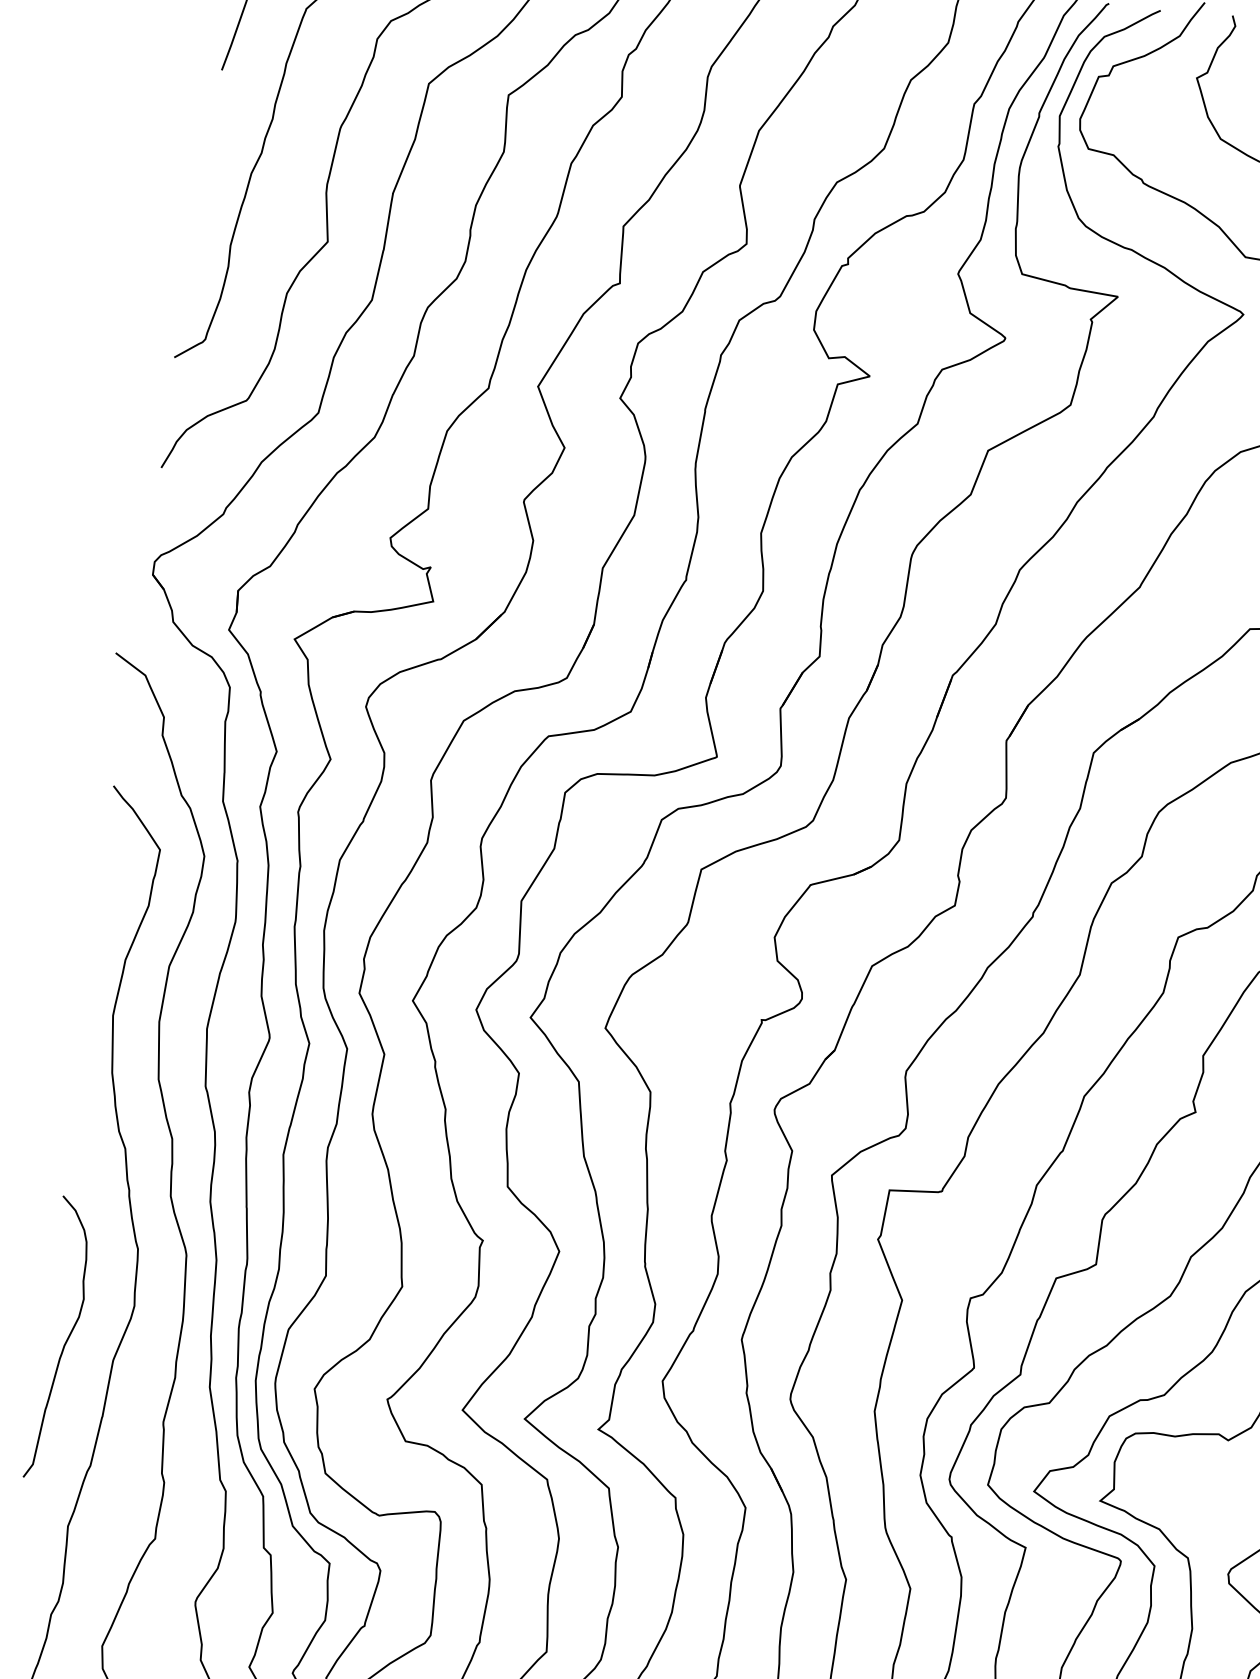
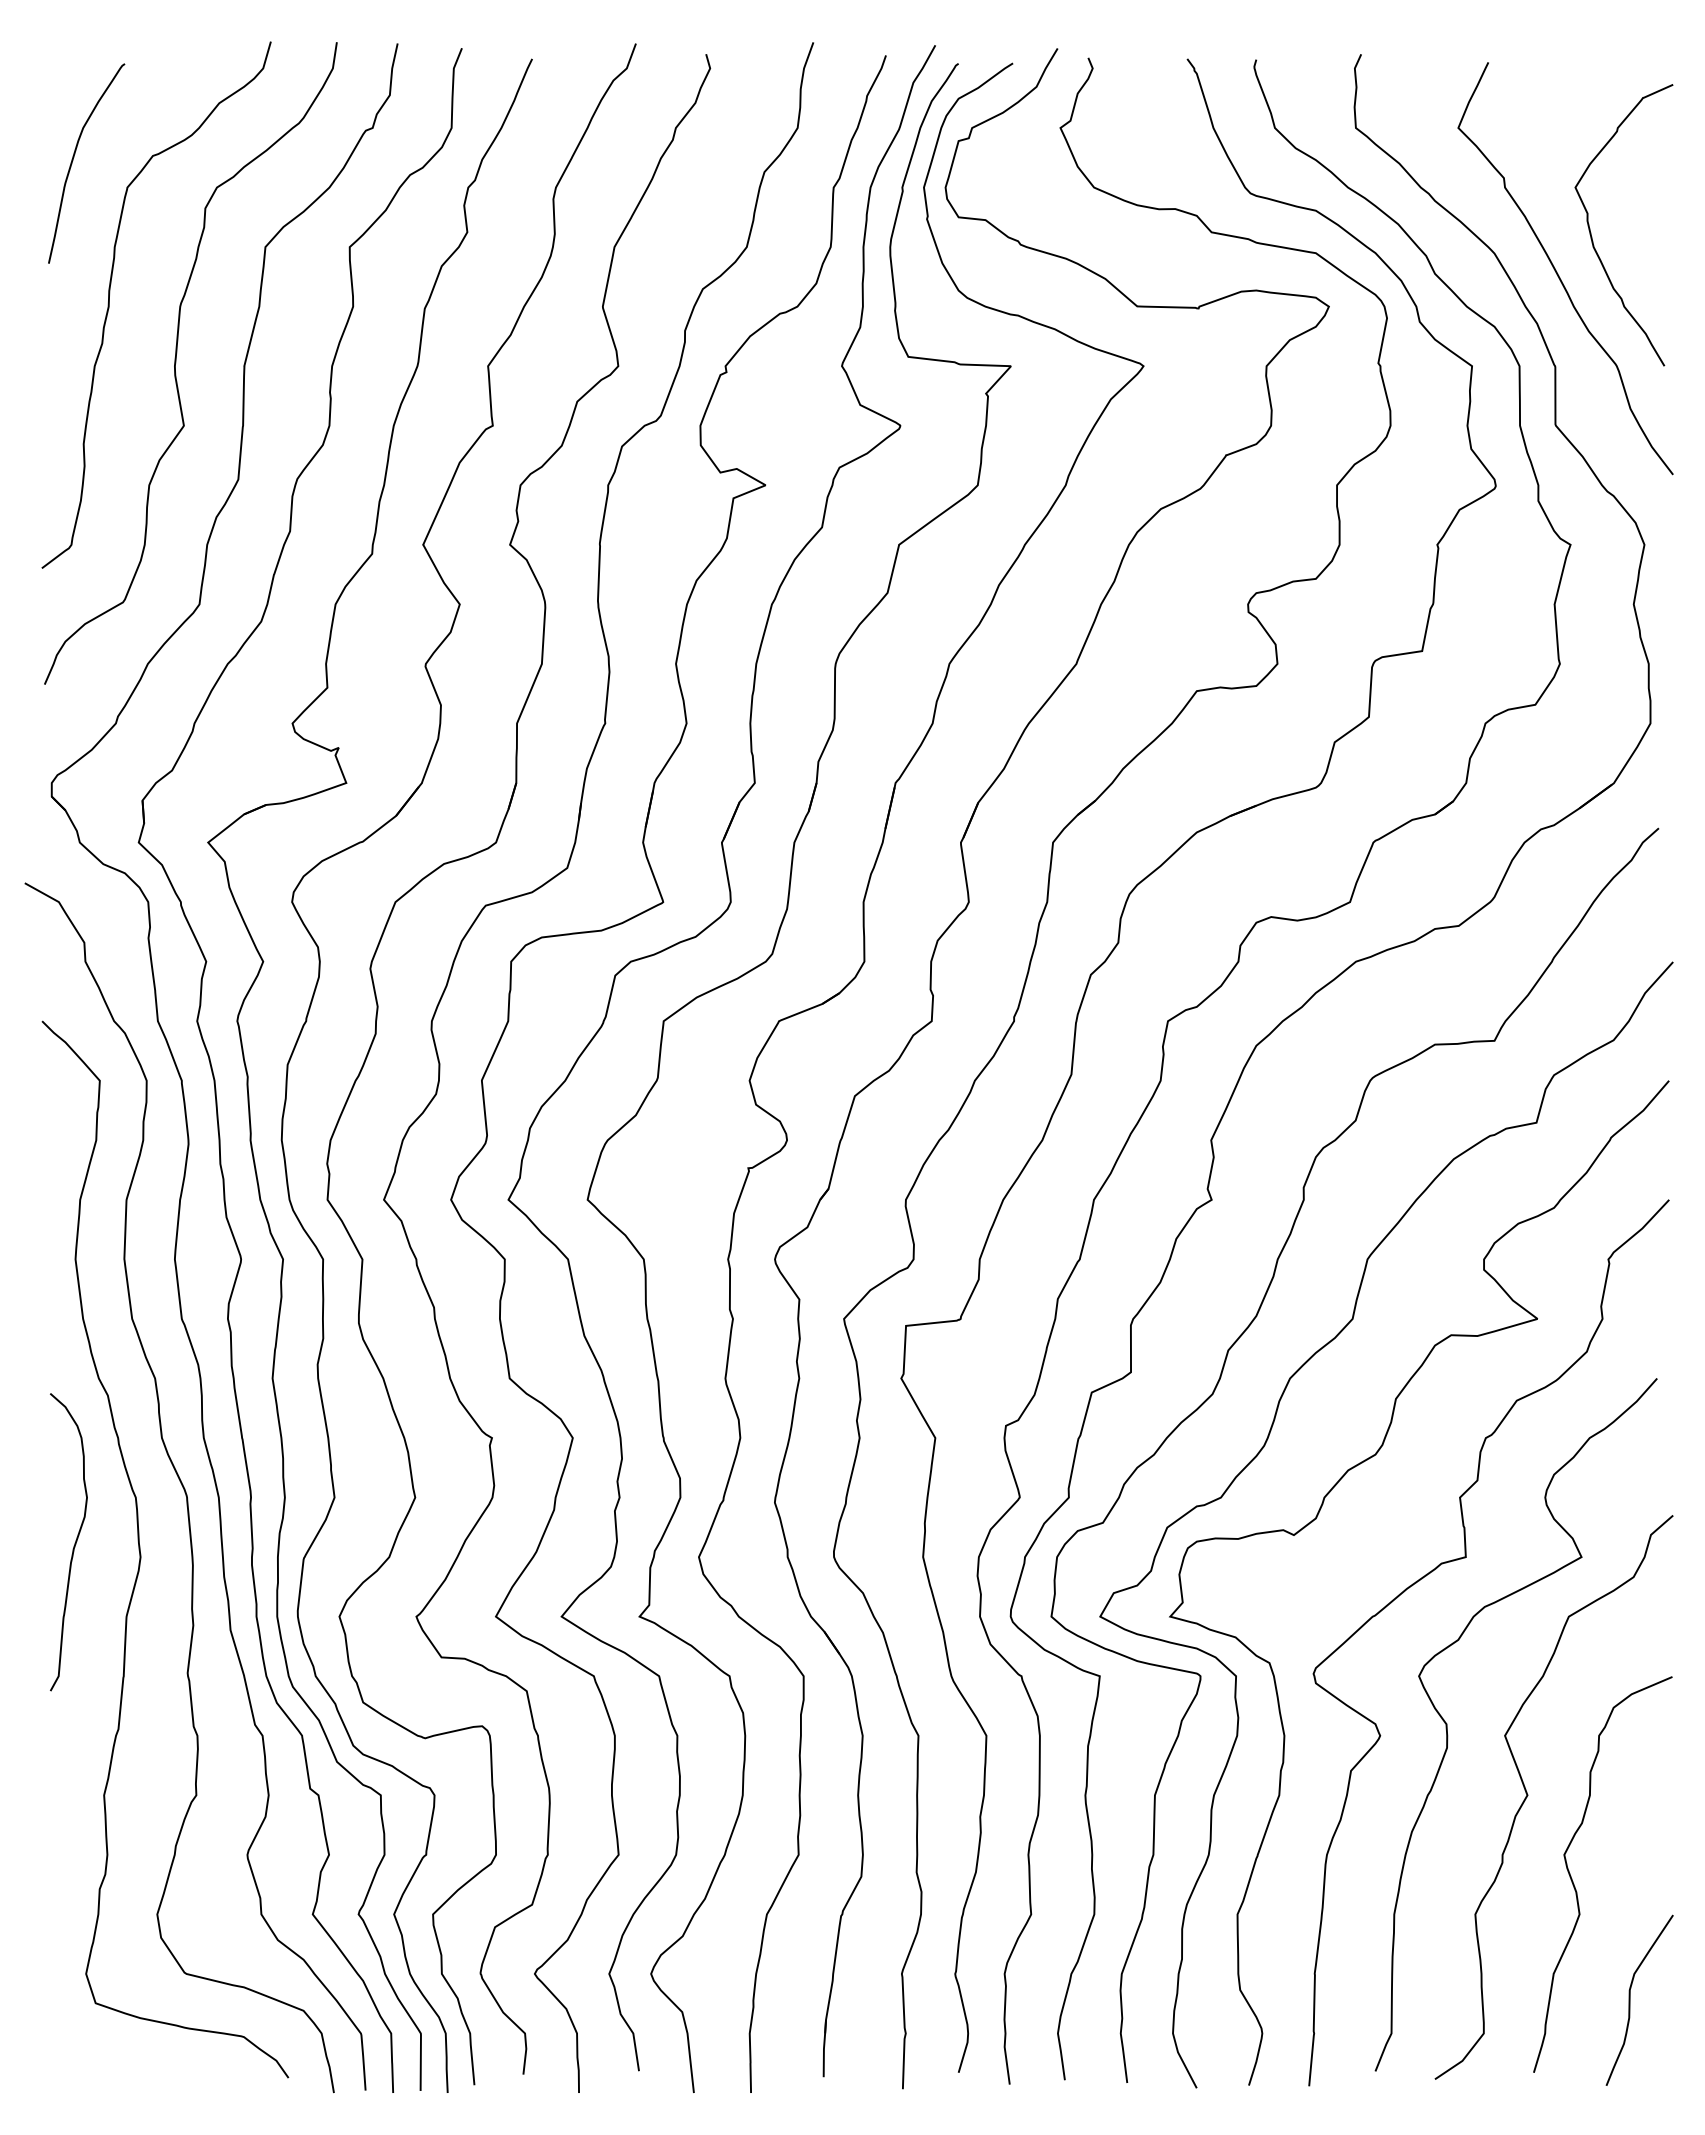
curve: (65, 1340) -> (74, 1543), moved

